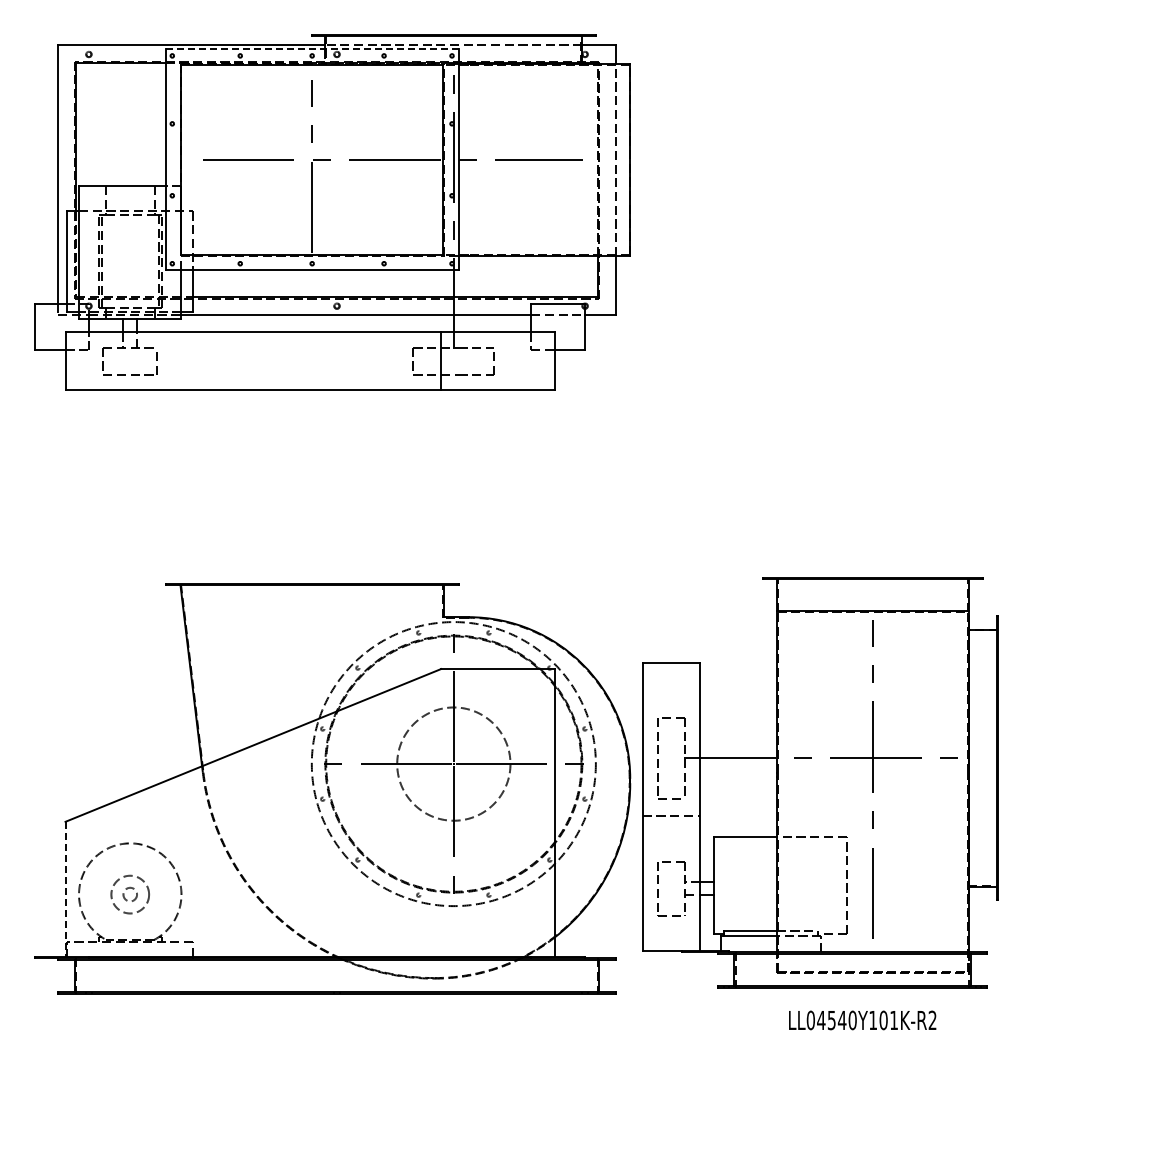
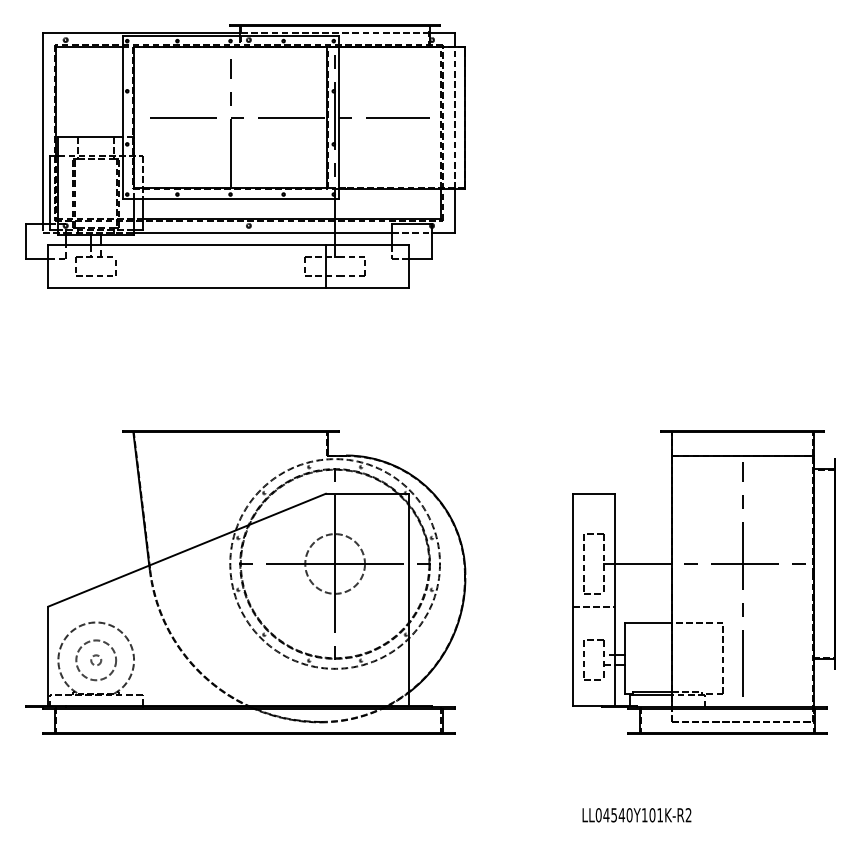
line: (311, 49) -> (230, 36), dashed -> solid
circle: (453, 763) -> (334, 563), size x0.71
part: (820, 782) -> (704, 581), moved
line: (65, 889) -> (48, 656), dashed -> solid
circle: (130, 894) -> (96, 660), size x1.43
text: (862, 1020) -> (636, 815), moved

